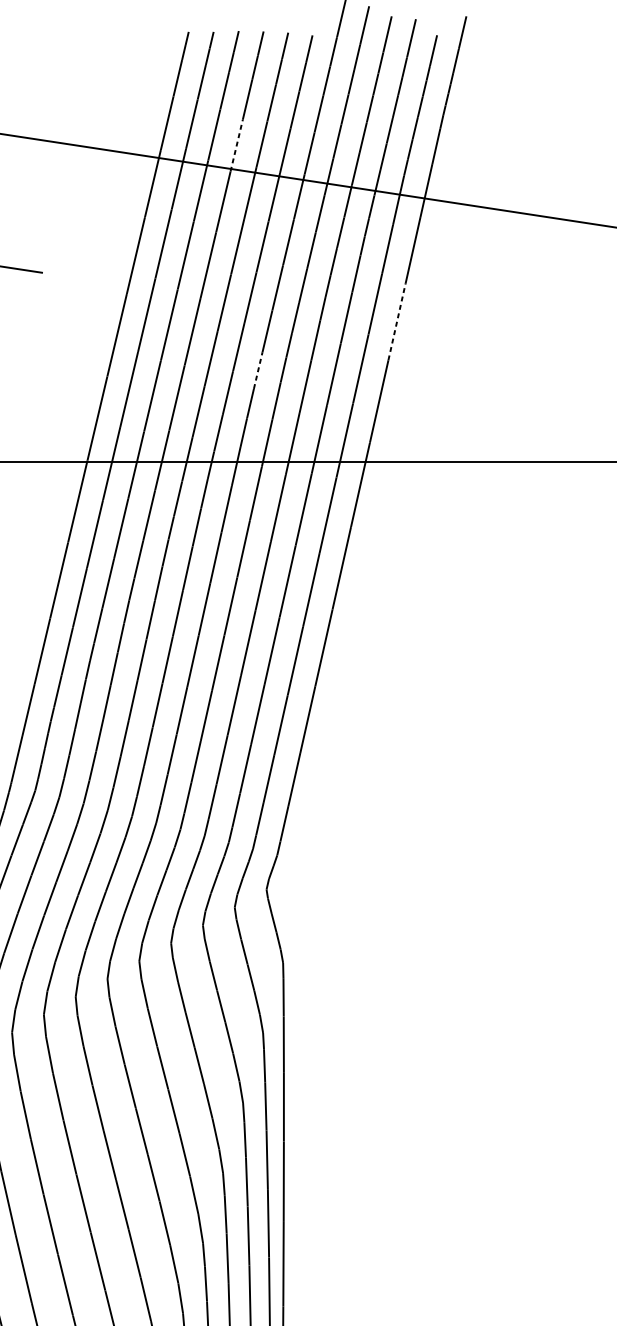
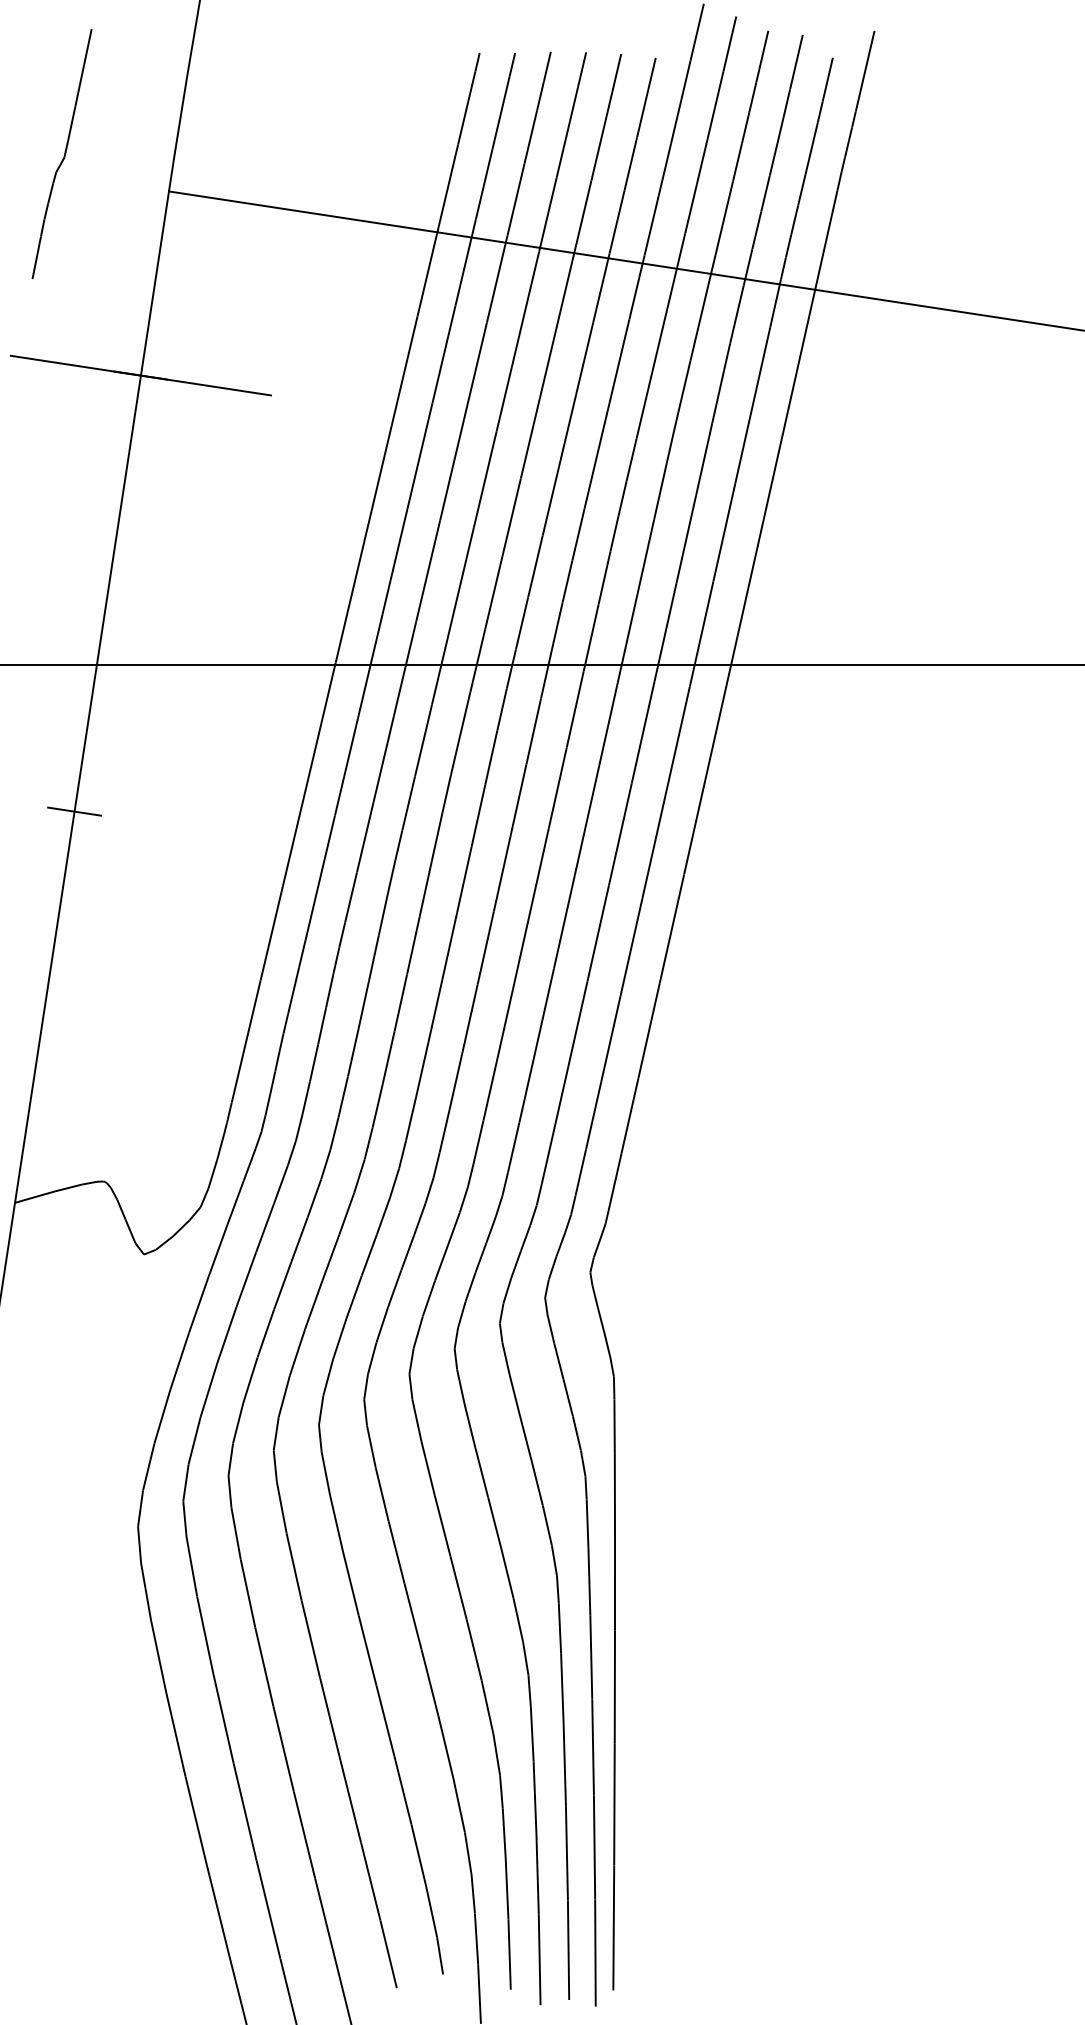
line: (237, 145) -> (548, 214), dashed -> solid
line: (396, 322) -> (775, 465), dashed -> solid
line: (258, 370) -> (578, 534), dashed -> solid

